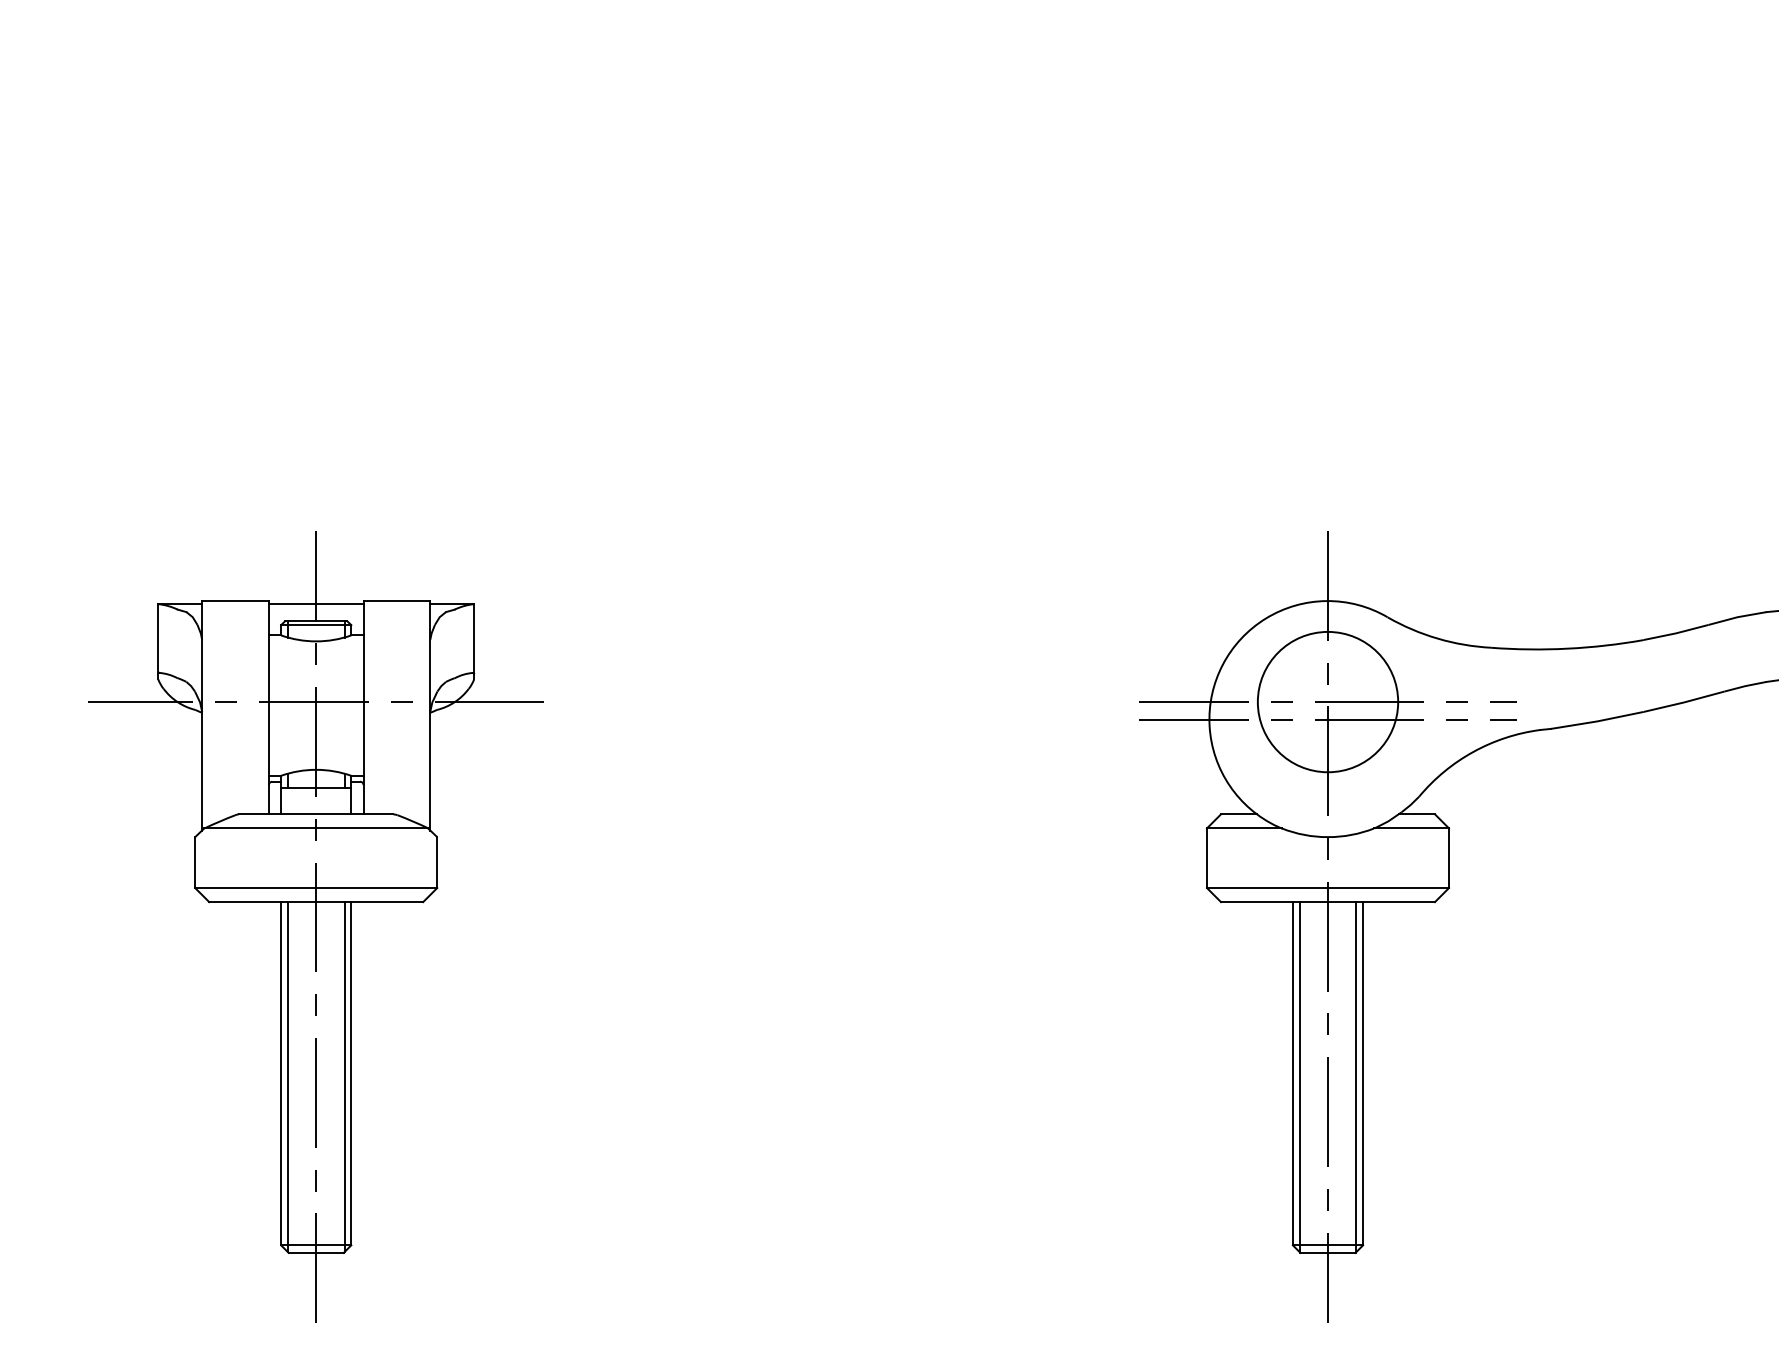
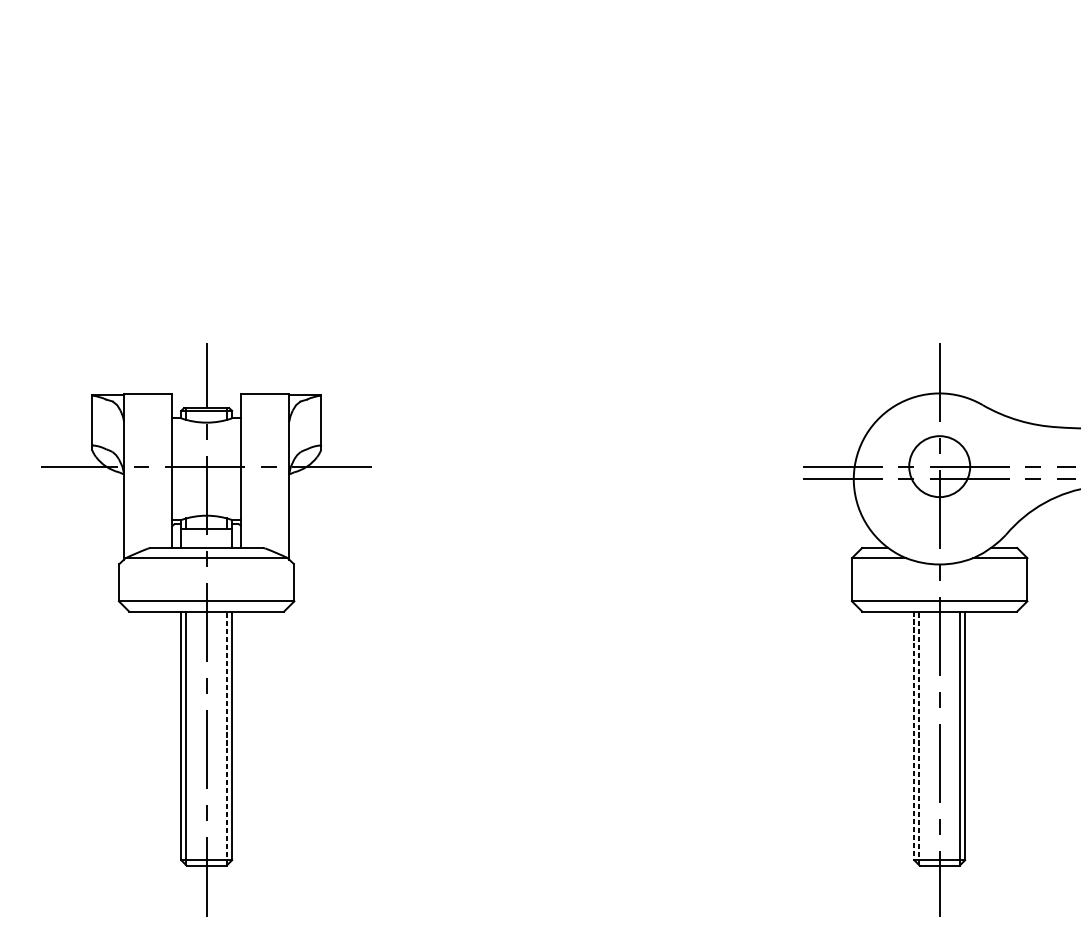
line: (315, 603) -> (206, 395), removed
circle: (1327, 701) -> (939, 466), size x0.6
line: (1292, 1073) -> (913, 735), solid -> dashed
line: (344, 1077) -> (227, 738), solid -> dashed
line: (1299, 1077) -> (919, 738), solid -> dashed

